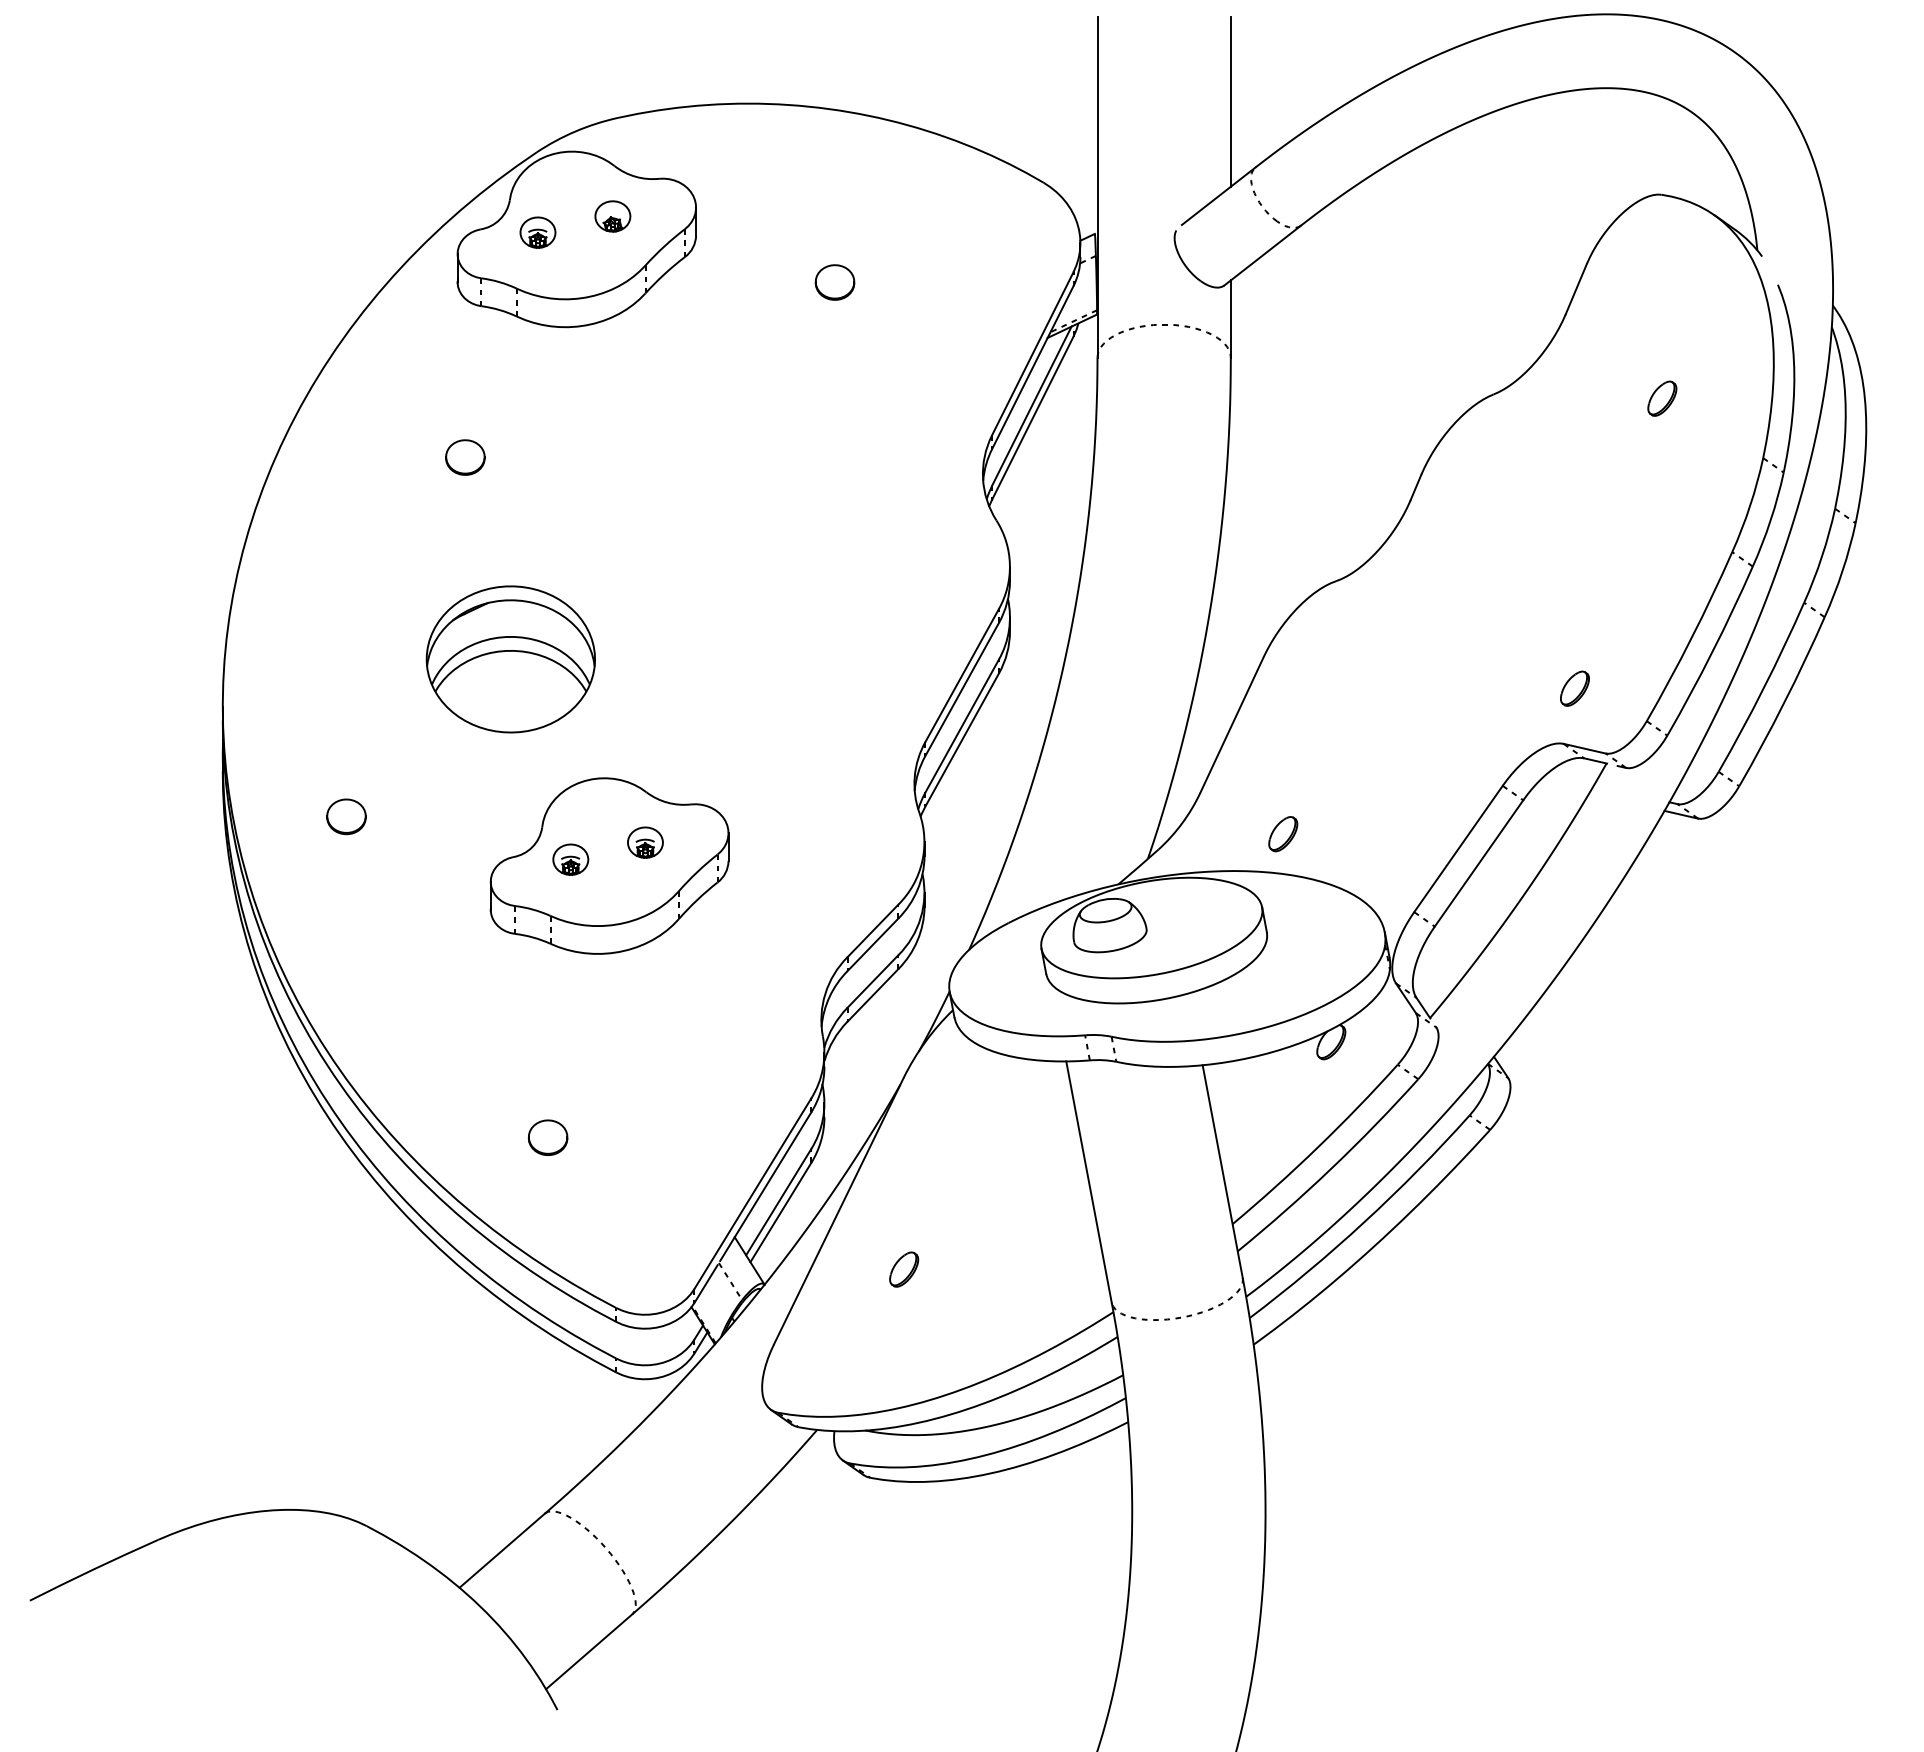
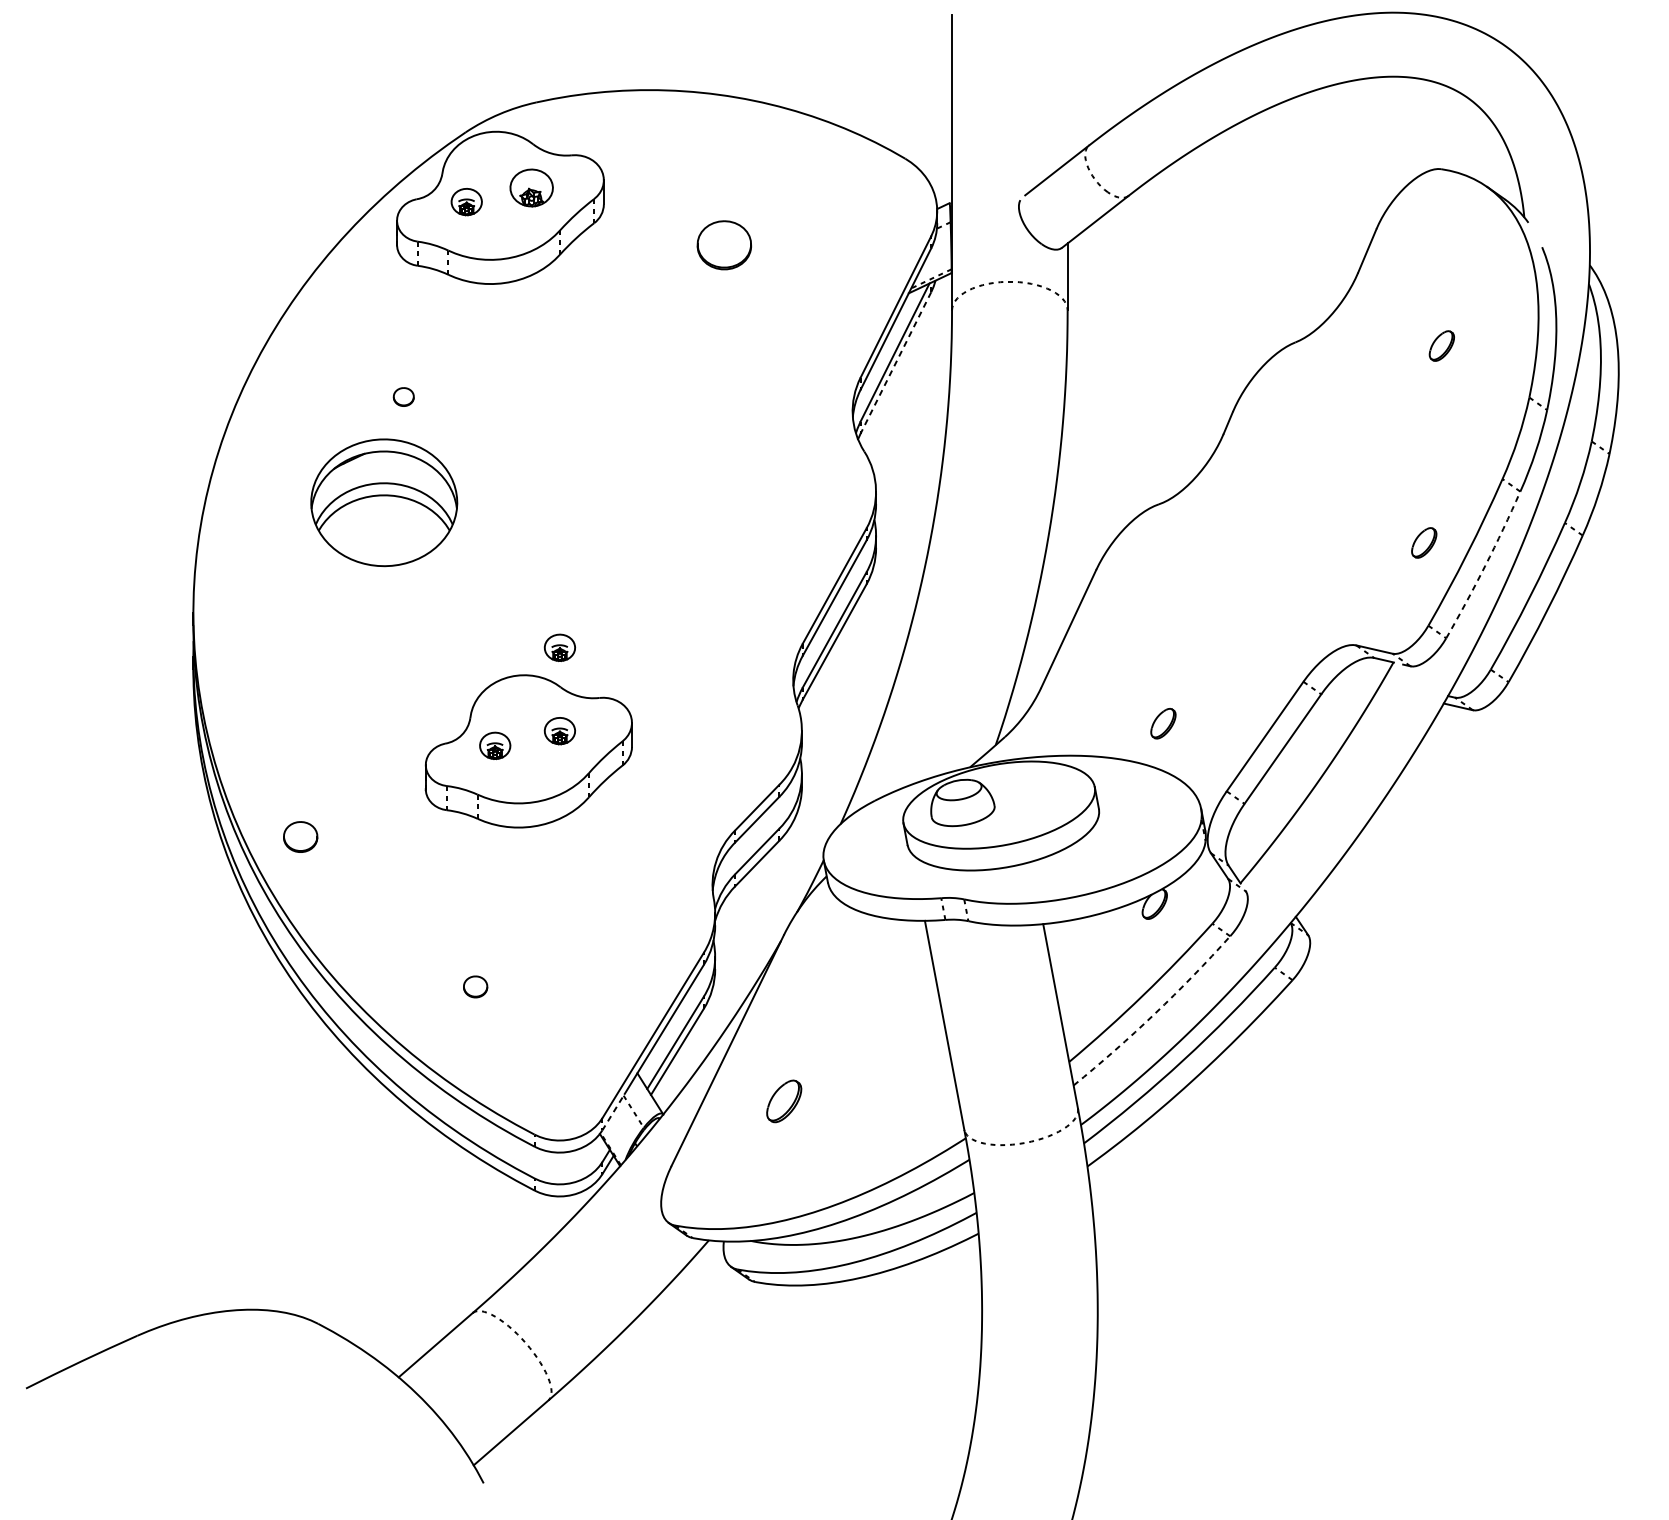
line: (1230, 101) -> (1067, 88), removed
part: (612, 216) -> (531, 188), size x1.4
part: (834, 282) -> (723, 245), size x1.6
line: (1032, 418) -> (895, 363), solid -> dashed
part: (465, 457) -> (403, 397), size x0.6
arc: (1712, 652) -> (1485, 566), solid -> dashed
part: (510, 659) -> (383, 502), moved
part: (1574, 688) -> (1423, 542), moved
part: (645, 746) -> (559, 647), added
part: (346, 816) -> (300, 836), moved
part: (1283, 834) -> (1163, 724), moved
part: (548, 1137) -> (475, 986), size x0.7
arc: (1331, 1168) -> (1154, 1013), solid -> dashed
part: (904, 1269) -> (784, 1101), size x1.4
line: (705, 1284) -> (612, 1114), solid -> dashed

